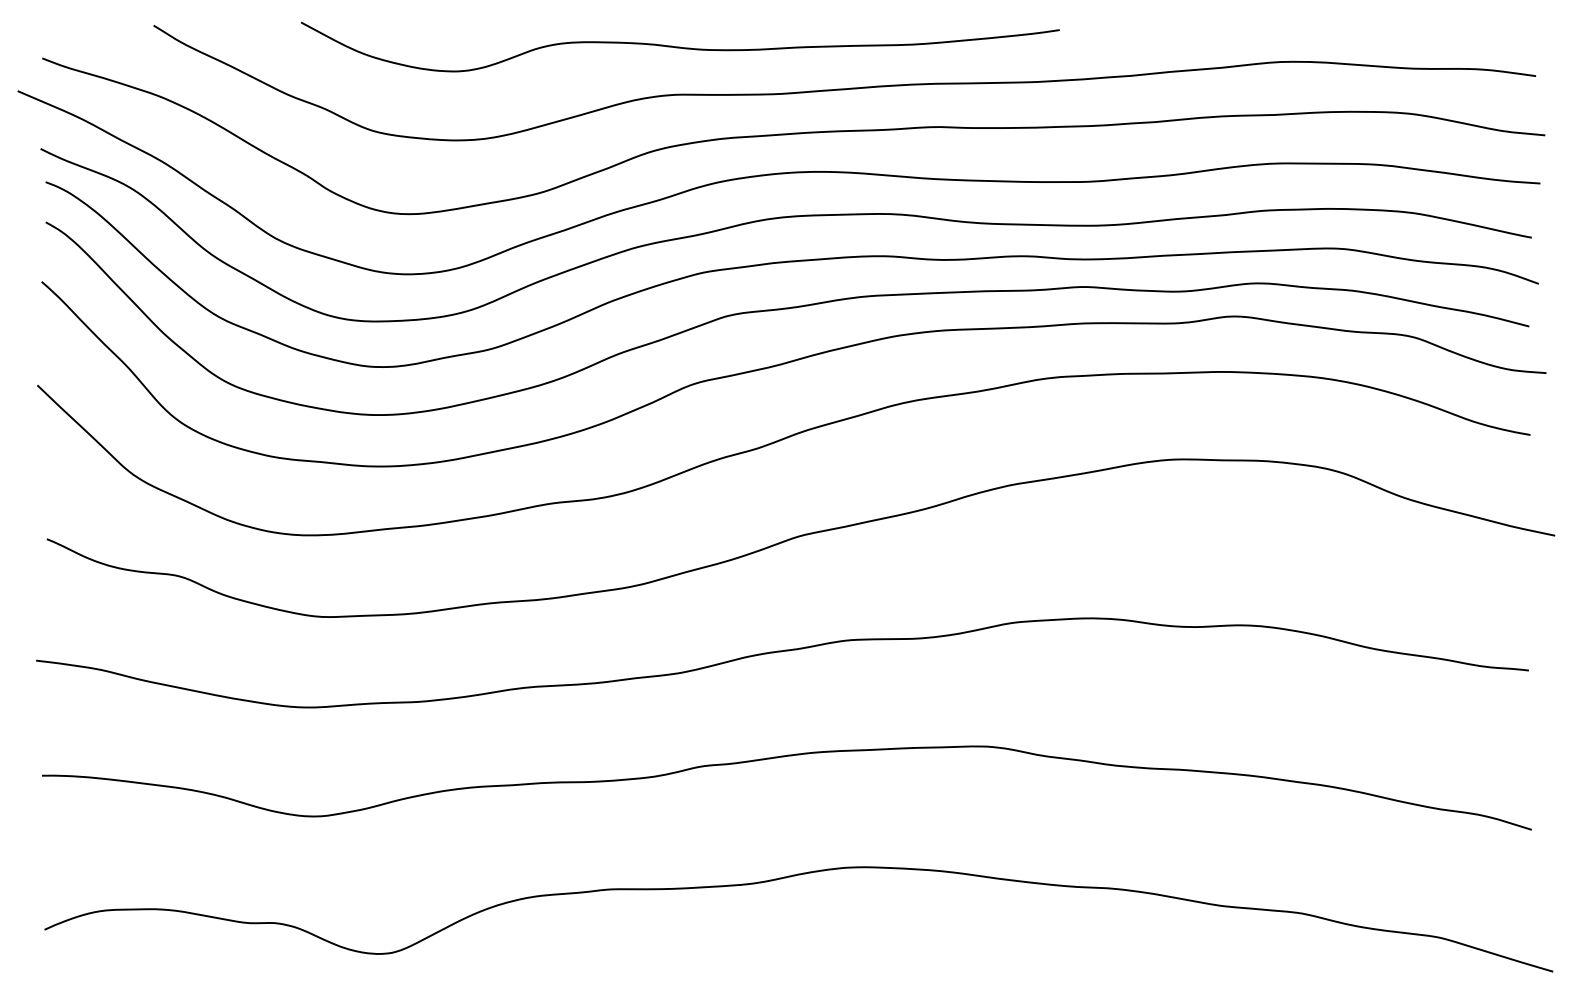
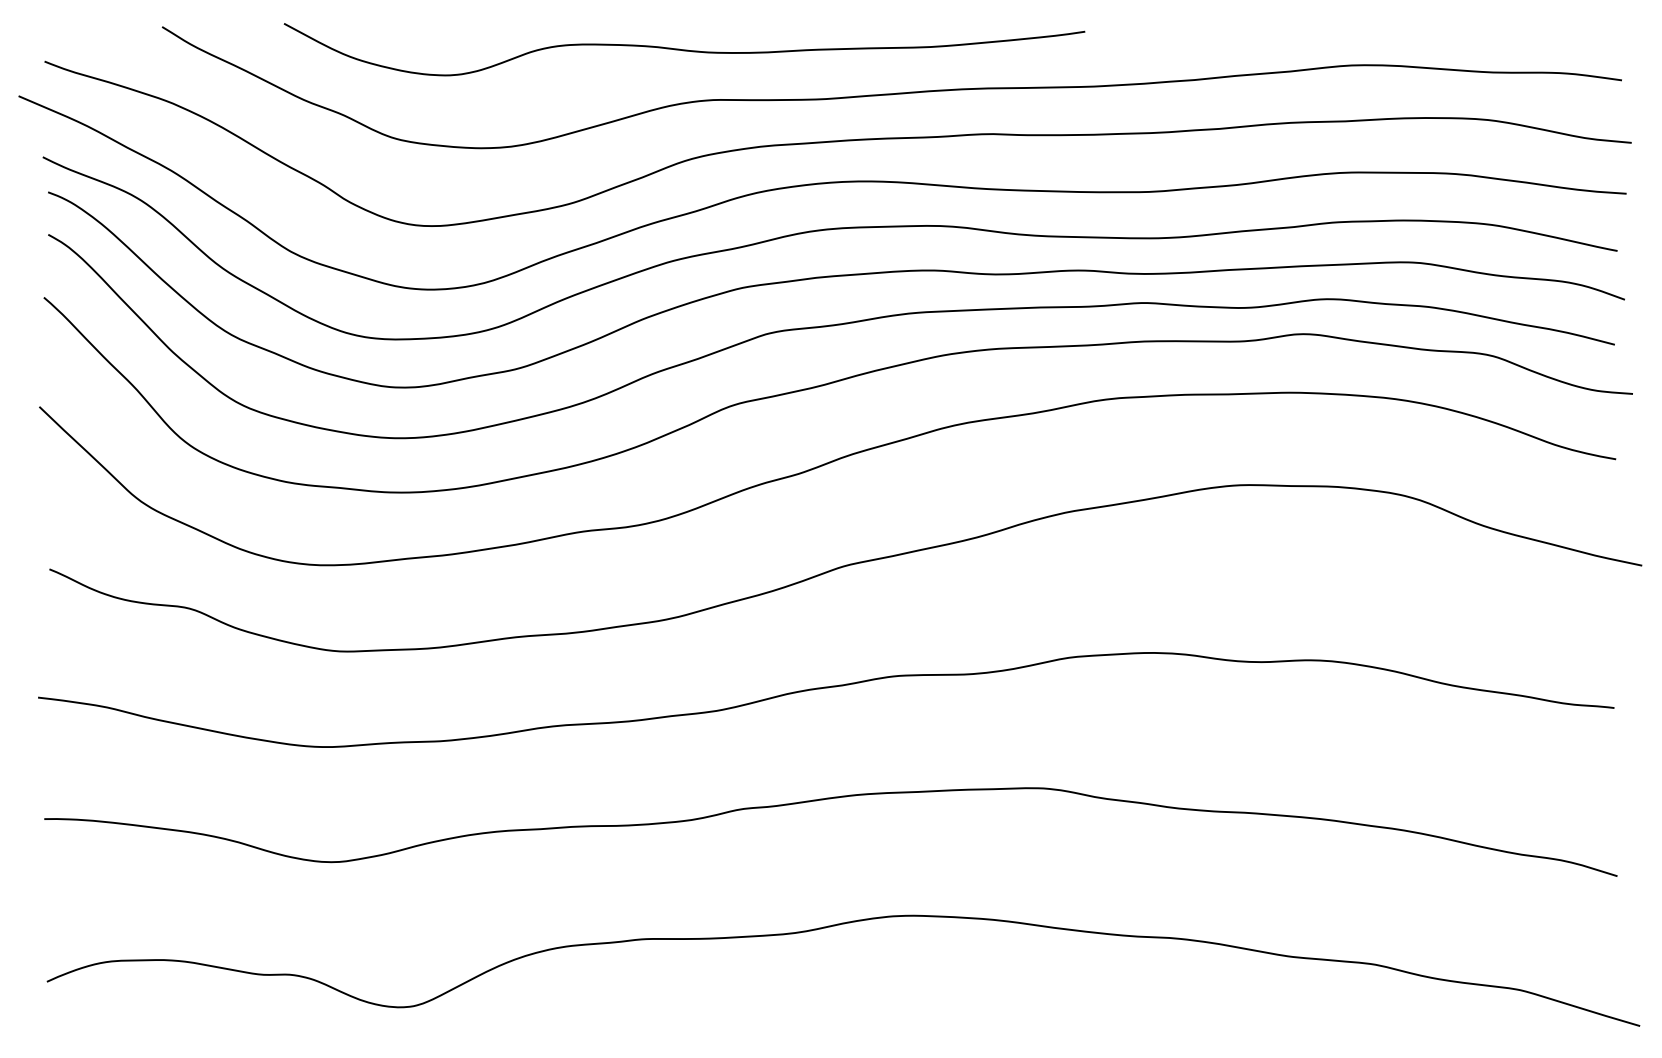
curve: (680, 46) -> (684, 49), moved

